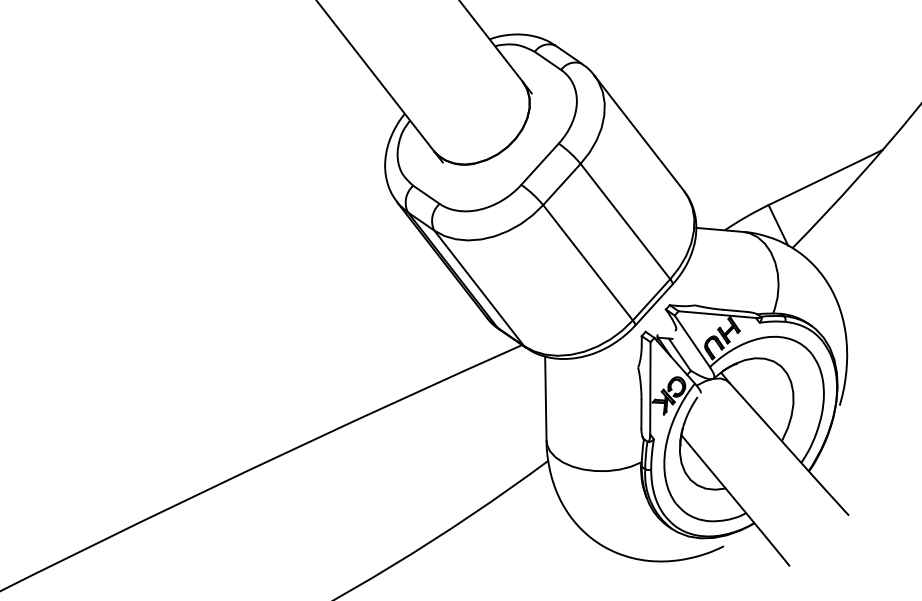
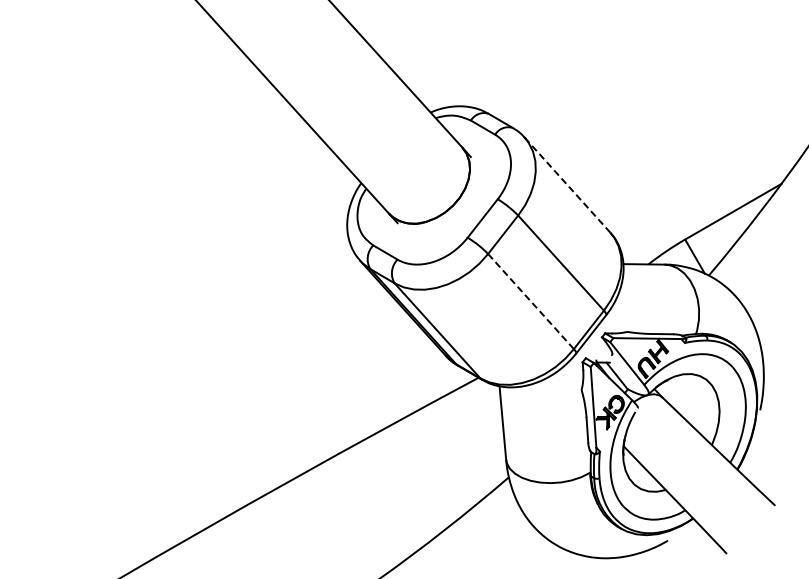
line: (639, 132) -> (567, 184), solid -> dashed
line: (587, 262) -> (530, 301), solid -> dashed

